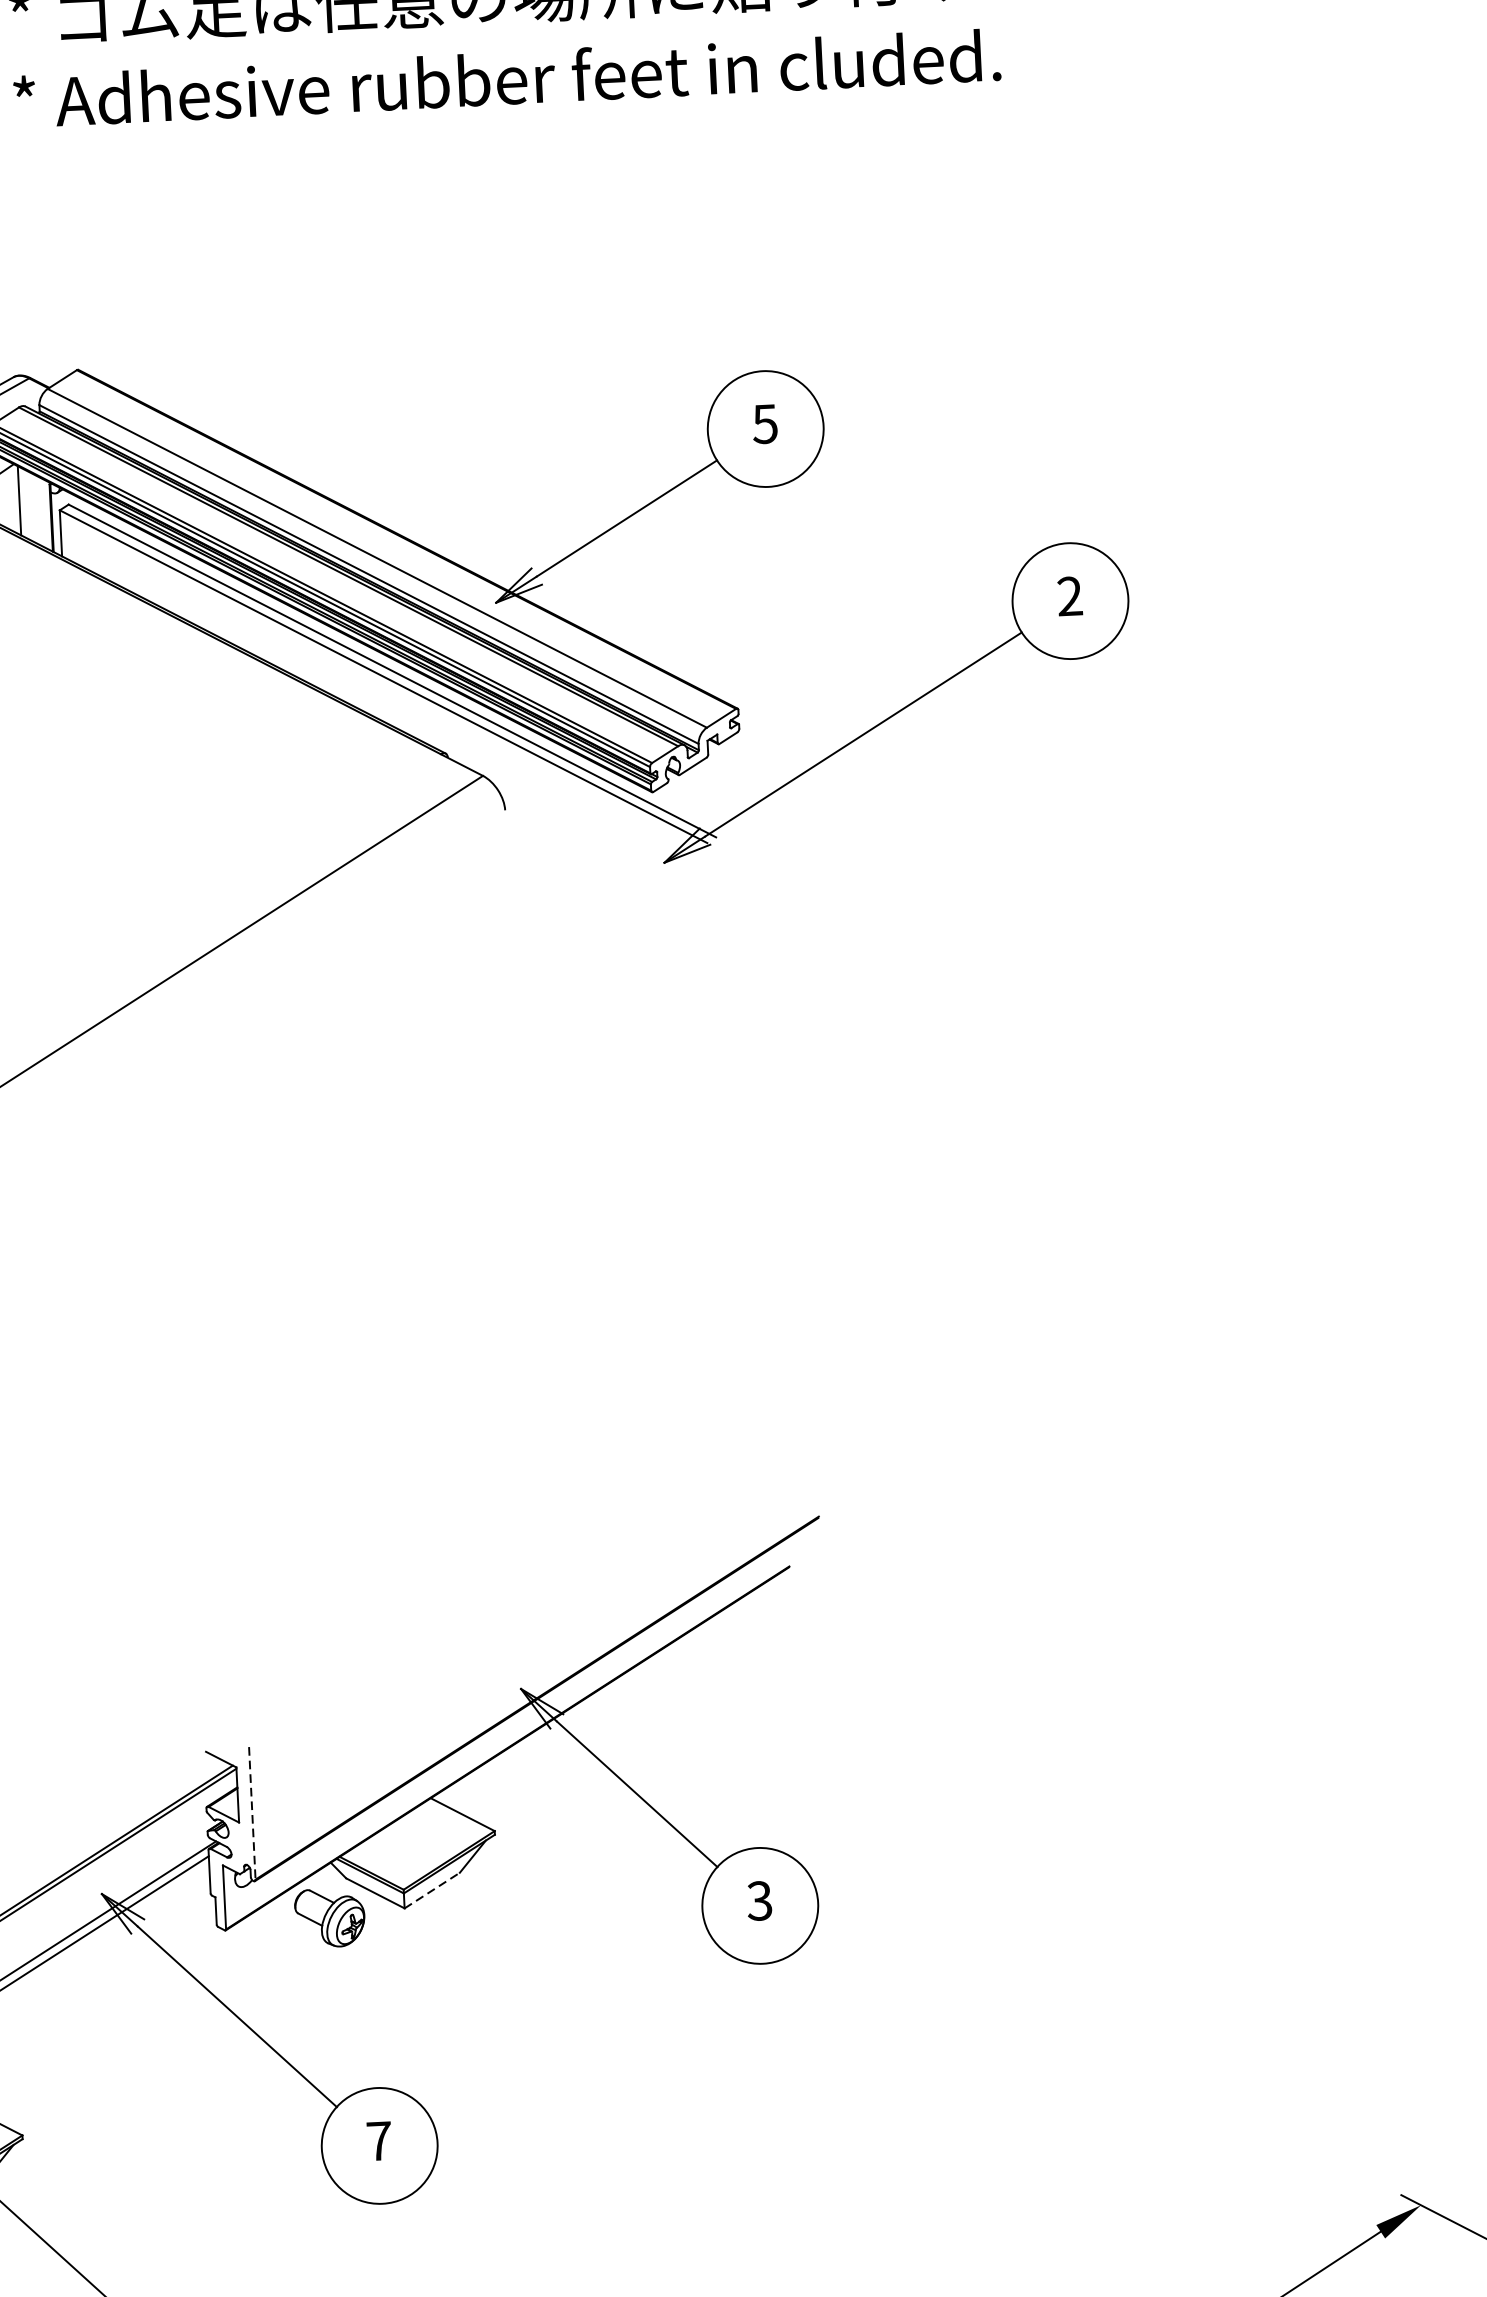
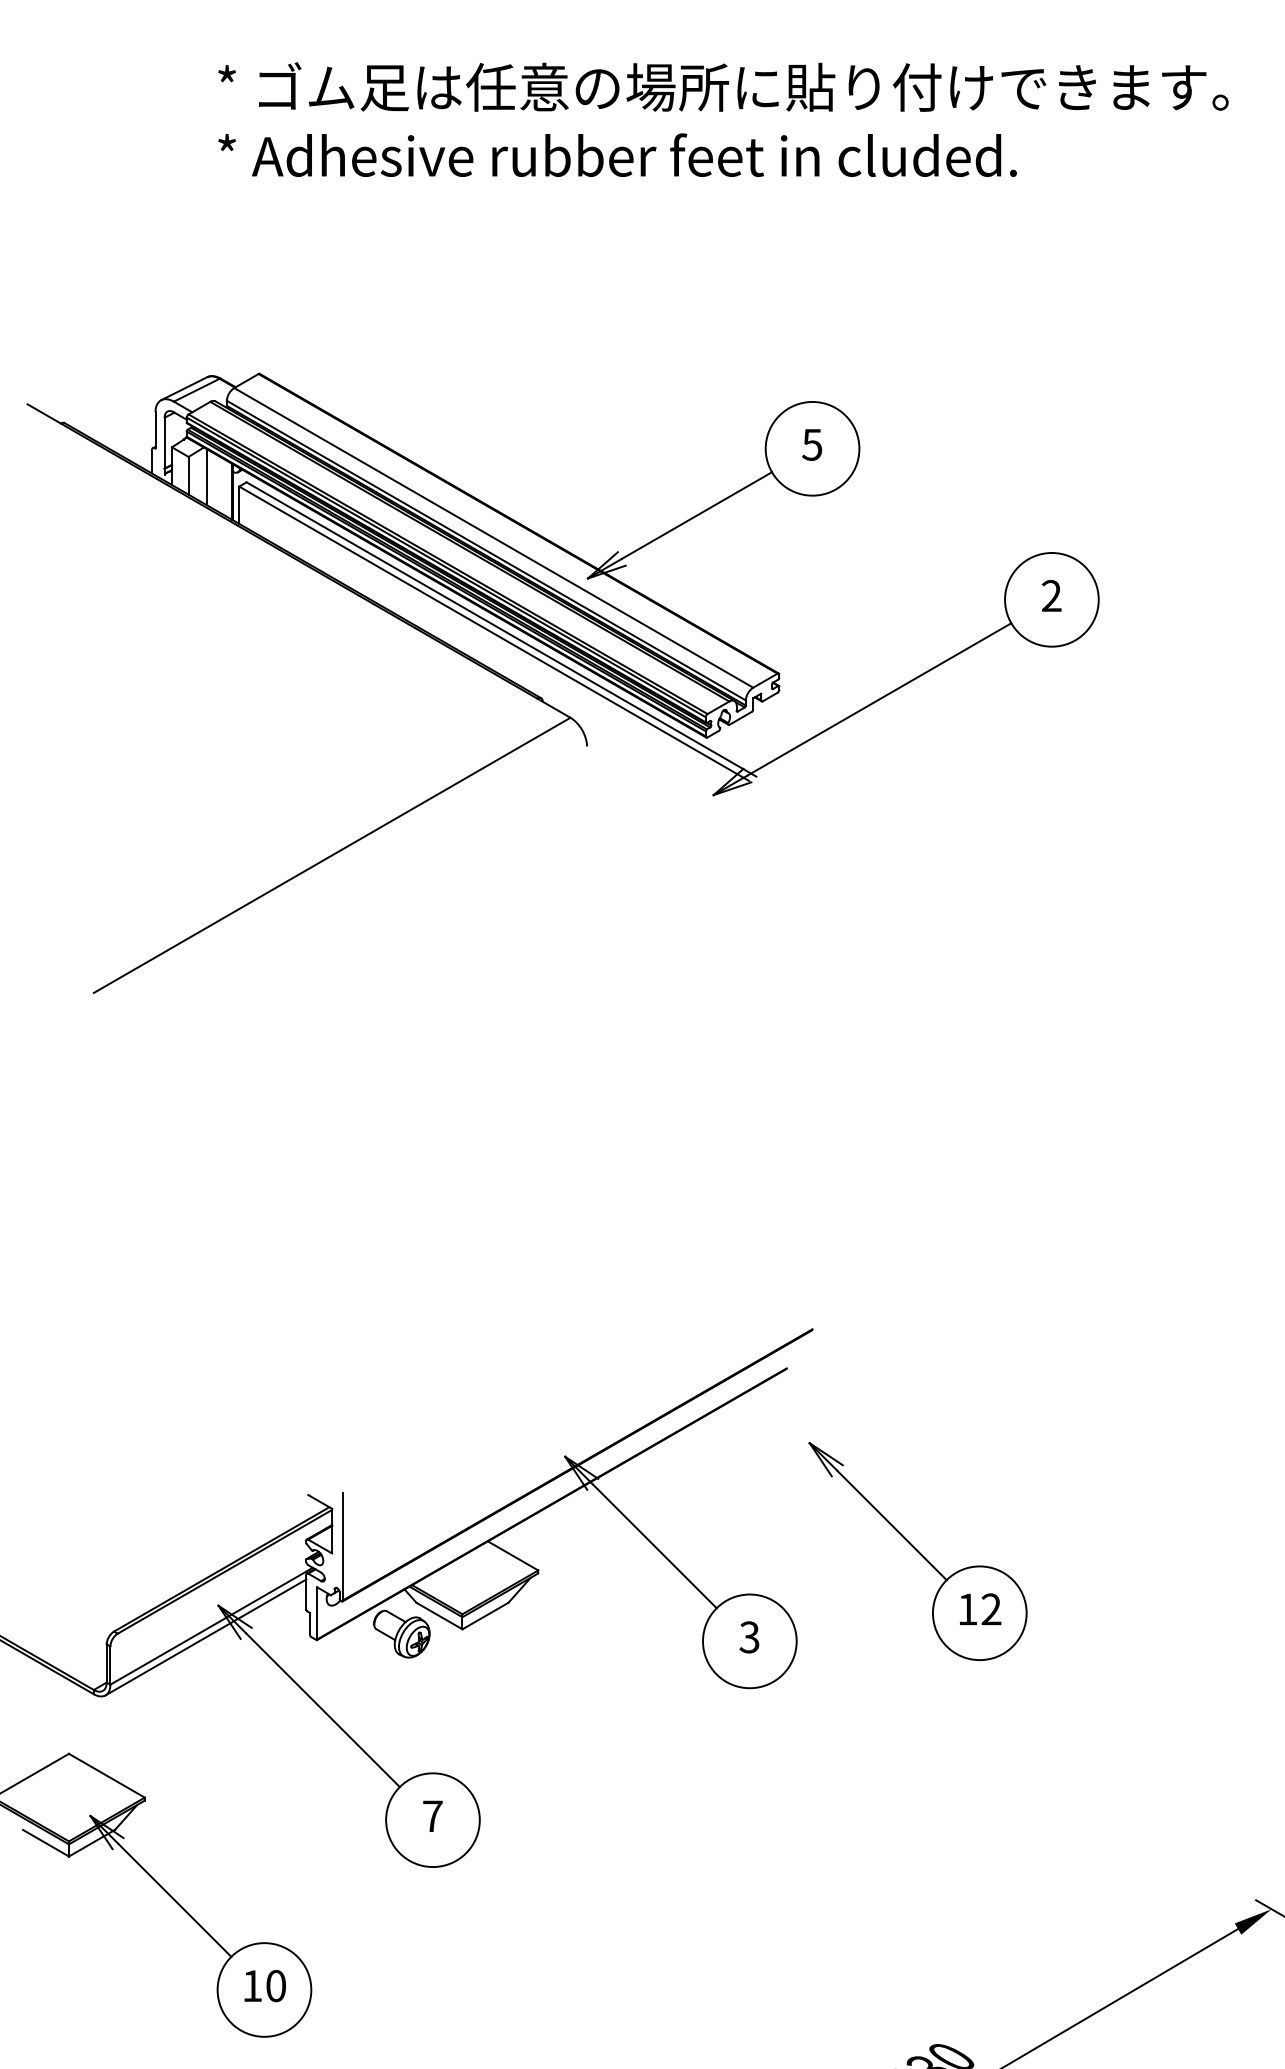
part: (961, 1783) -> (917, 1550), added
line: (252, 1813) -> (343, 1546), dashed -> solid
line: (432, 1891) -> (485, 1616), dashed -> solid

